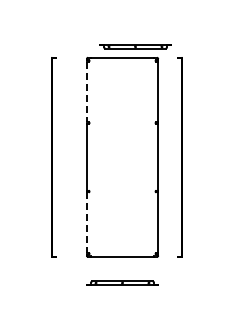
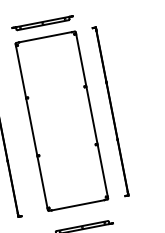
part: (135, 46) -> (42, 23), moved
line: (86, 92) -> (20, 72), dashed -> solid
line: (86, 223) -> (42, 183), dashed -> solid

